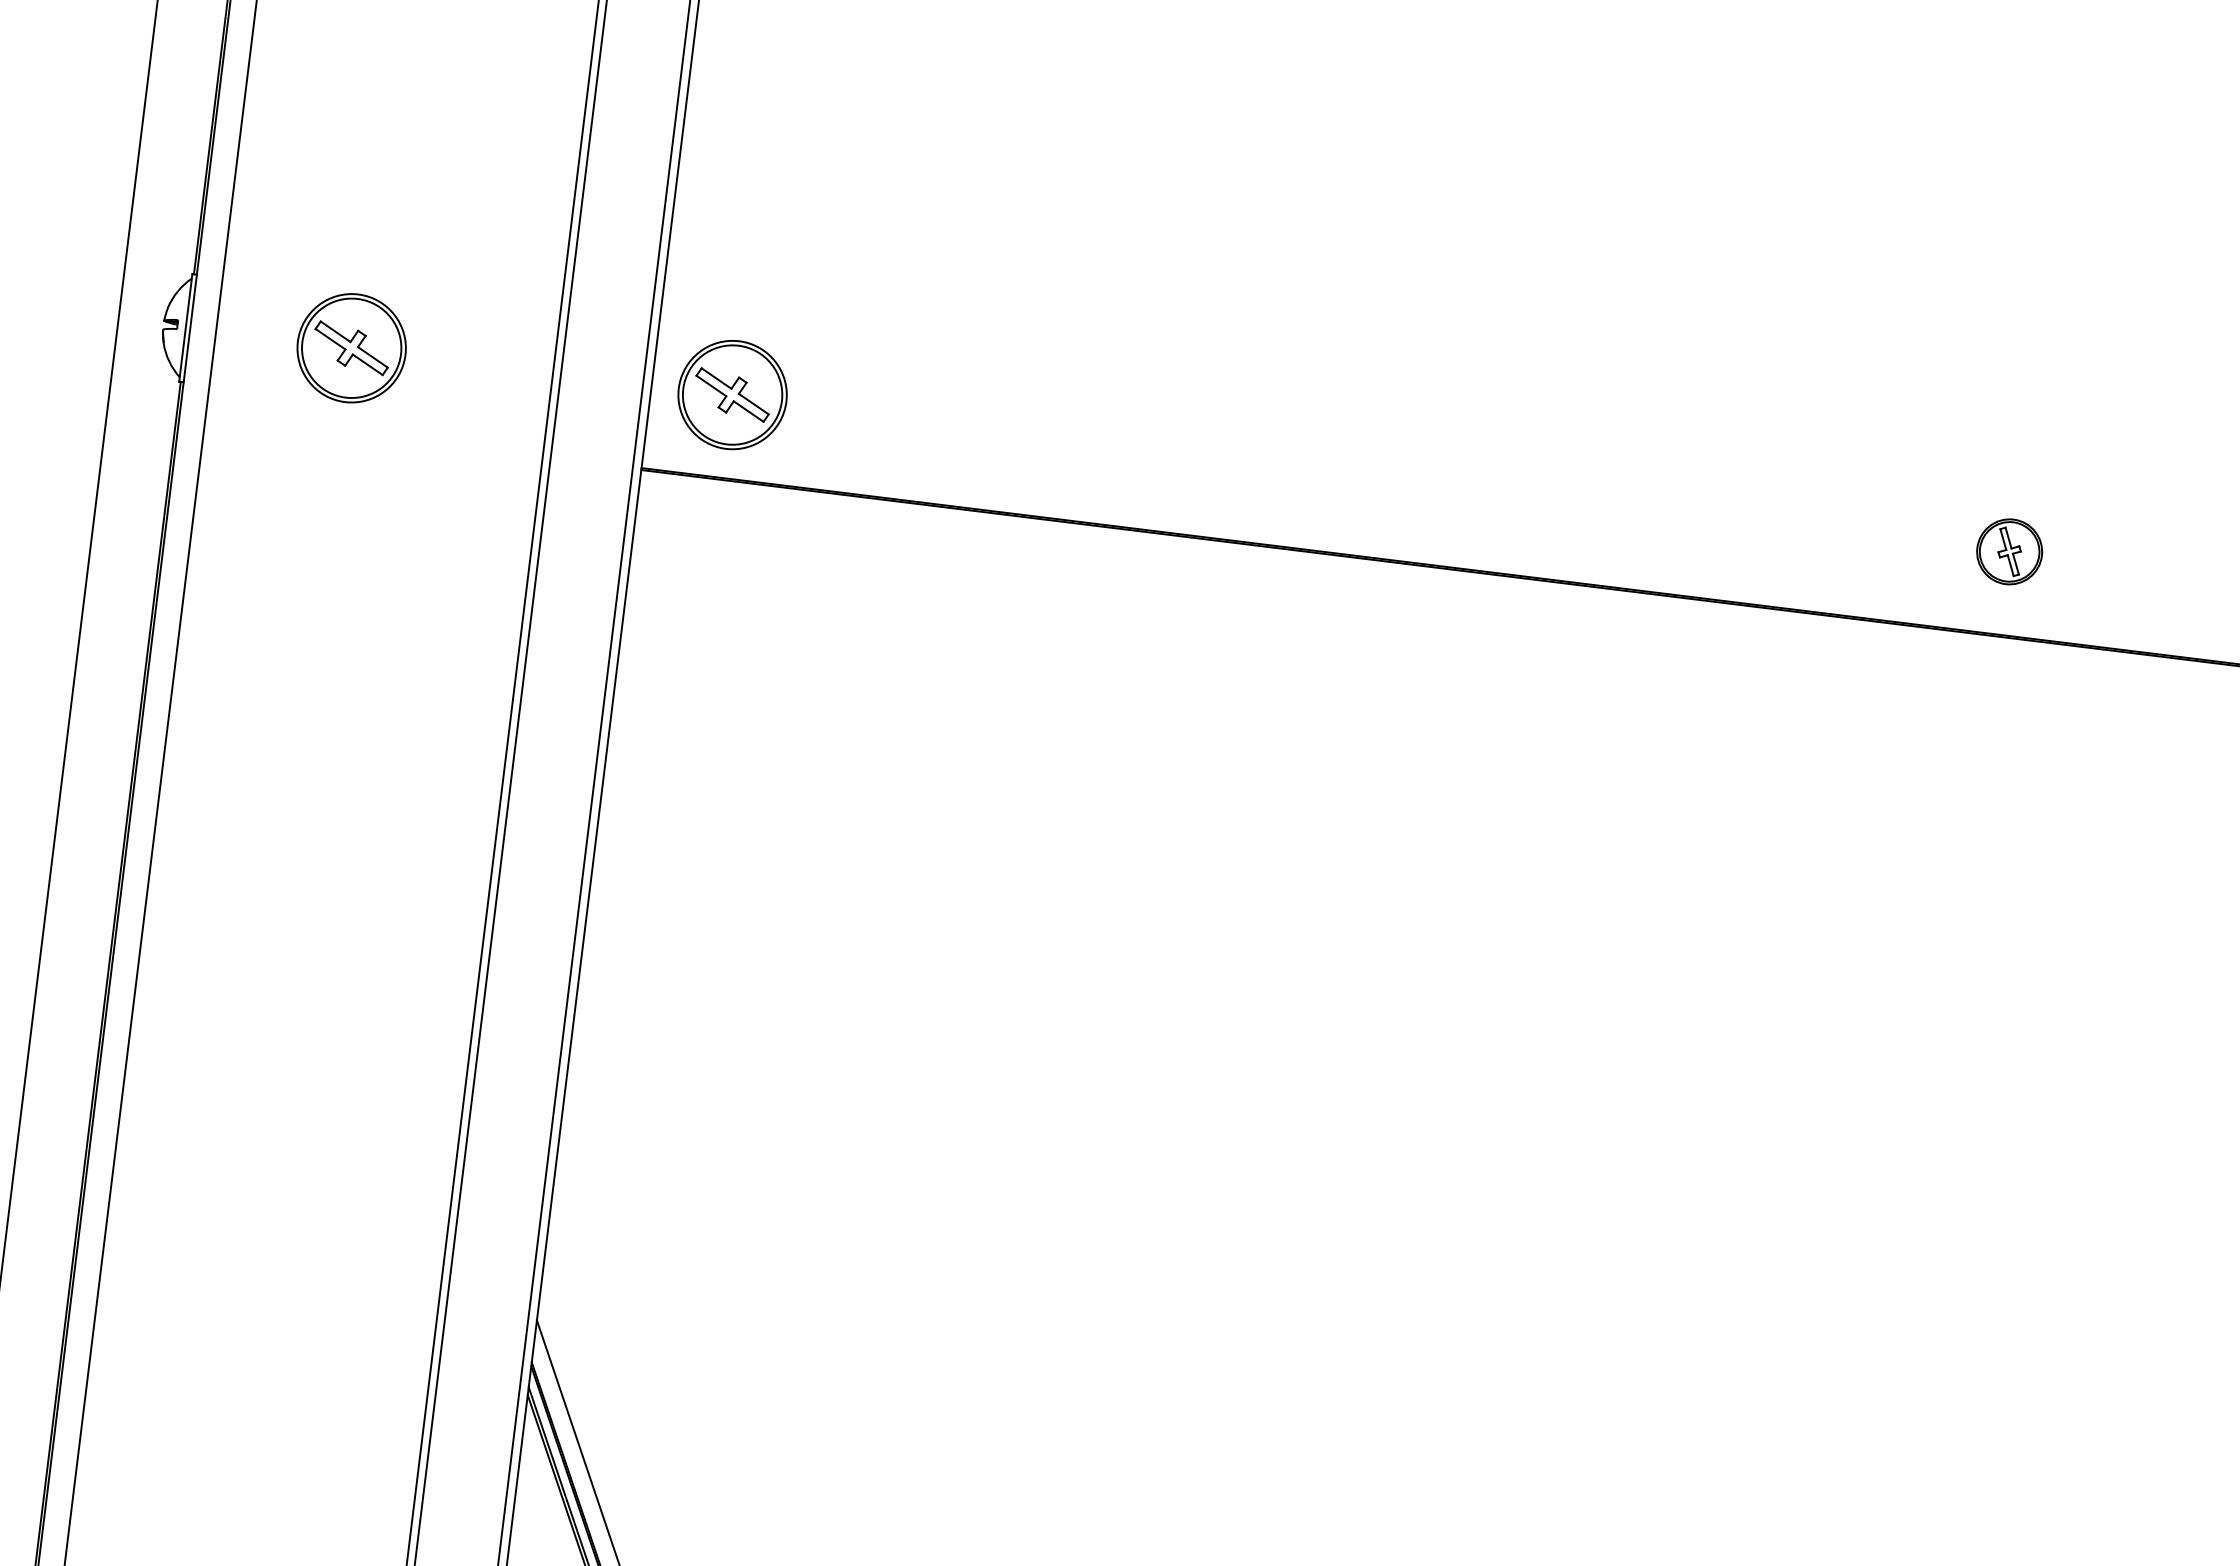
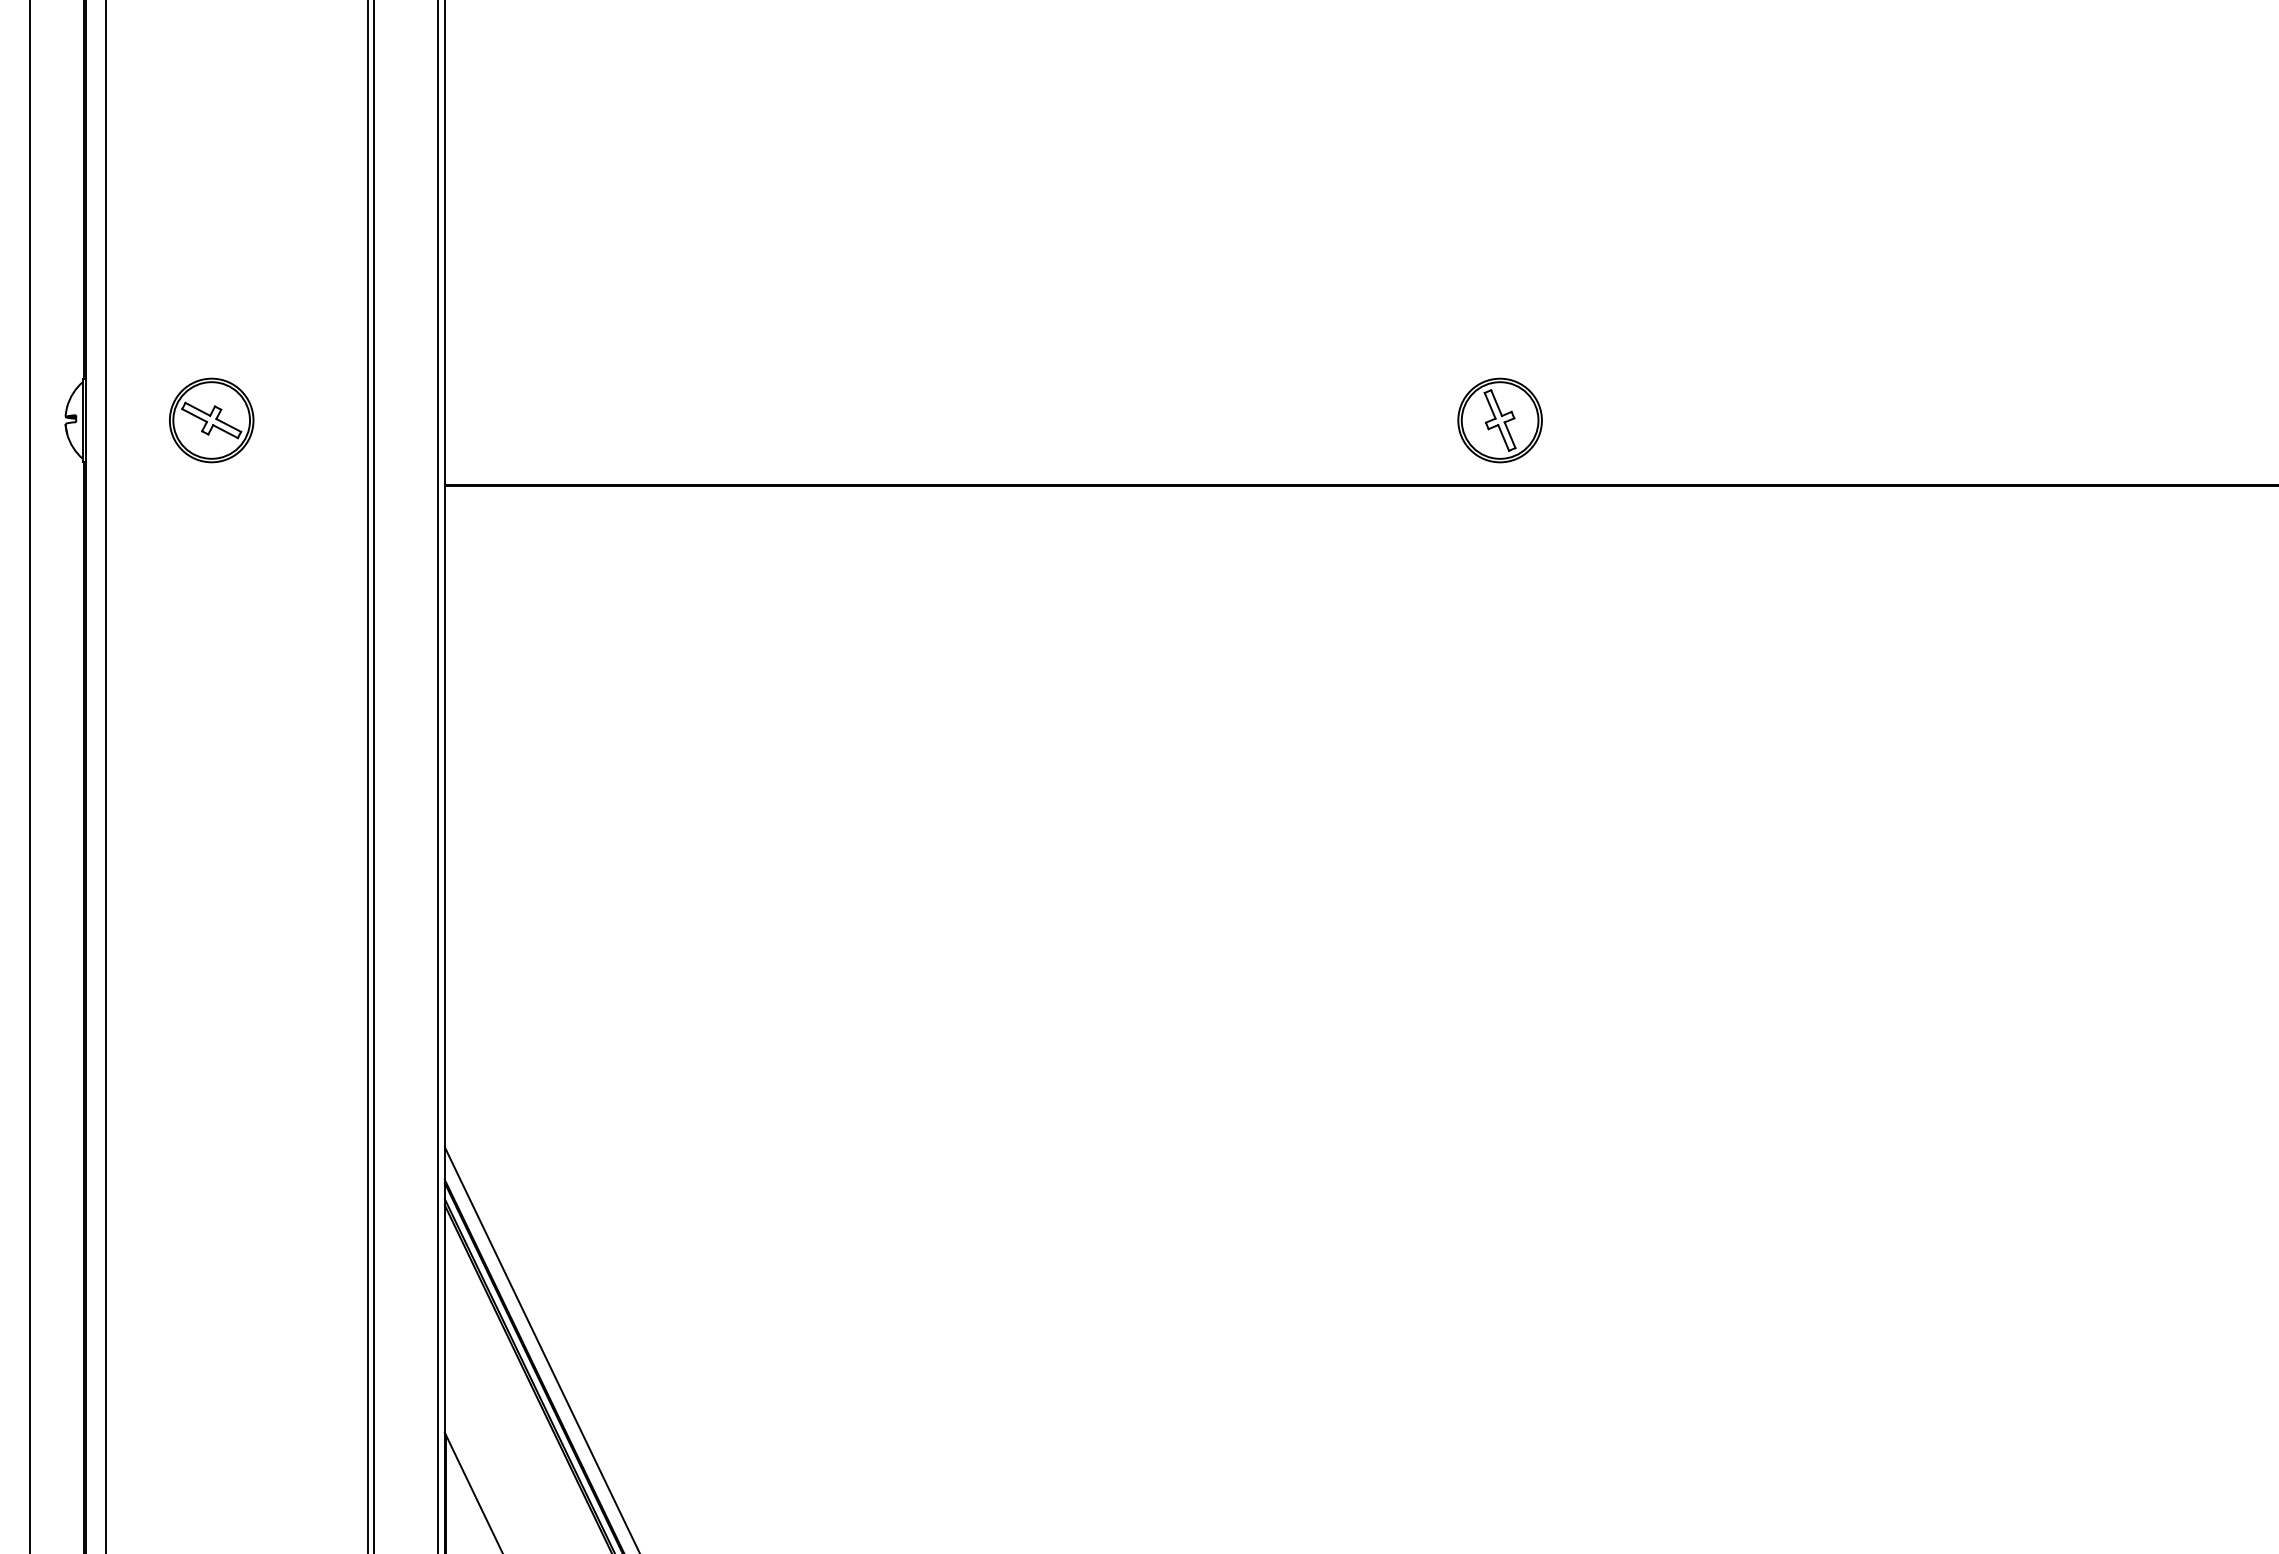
part: (732, 395) -> (507, 420), removed
part: (2008, 551) -> (1499, 420), size x1.67

